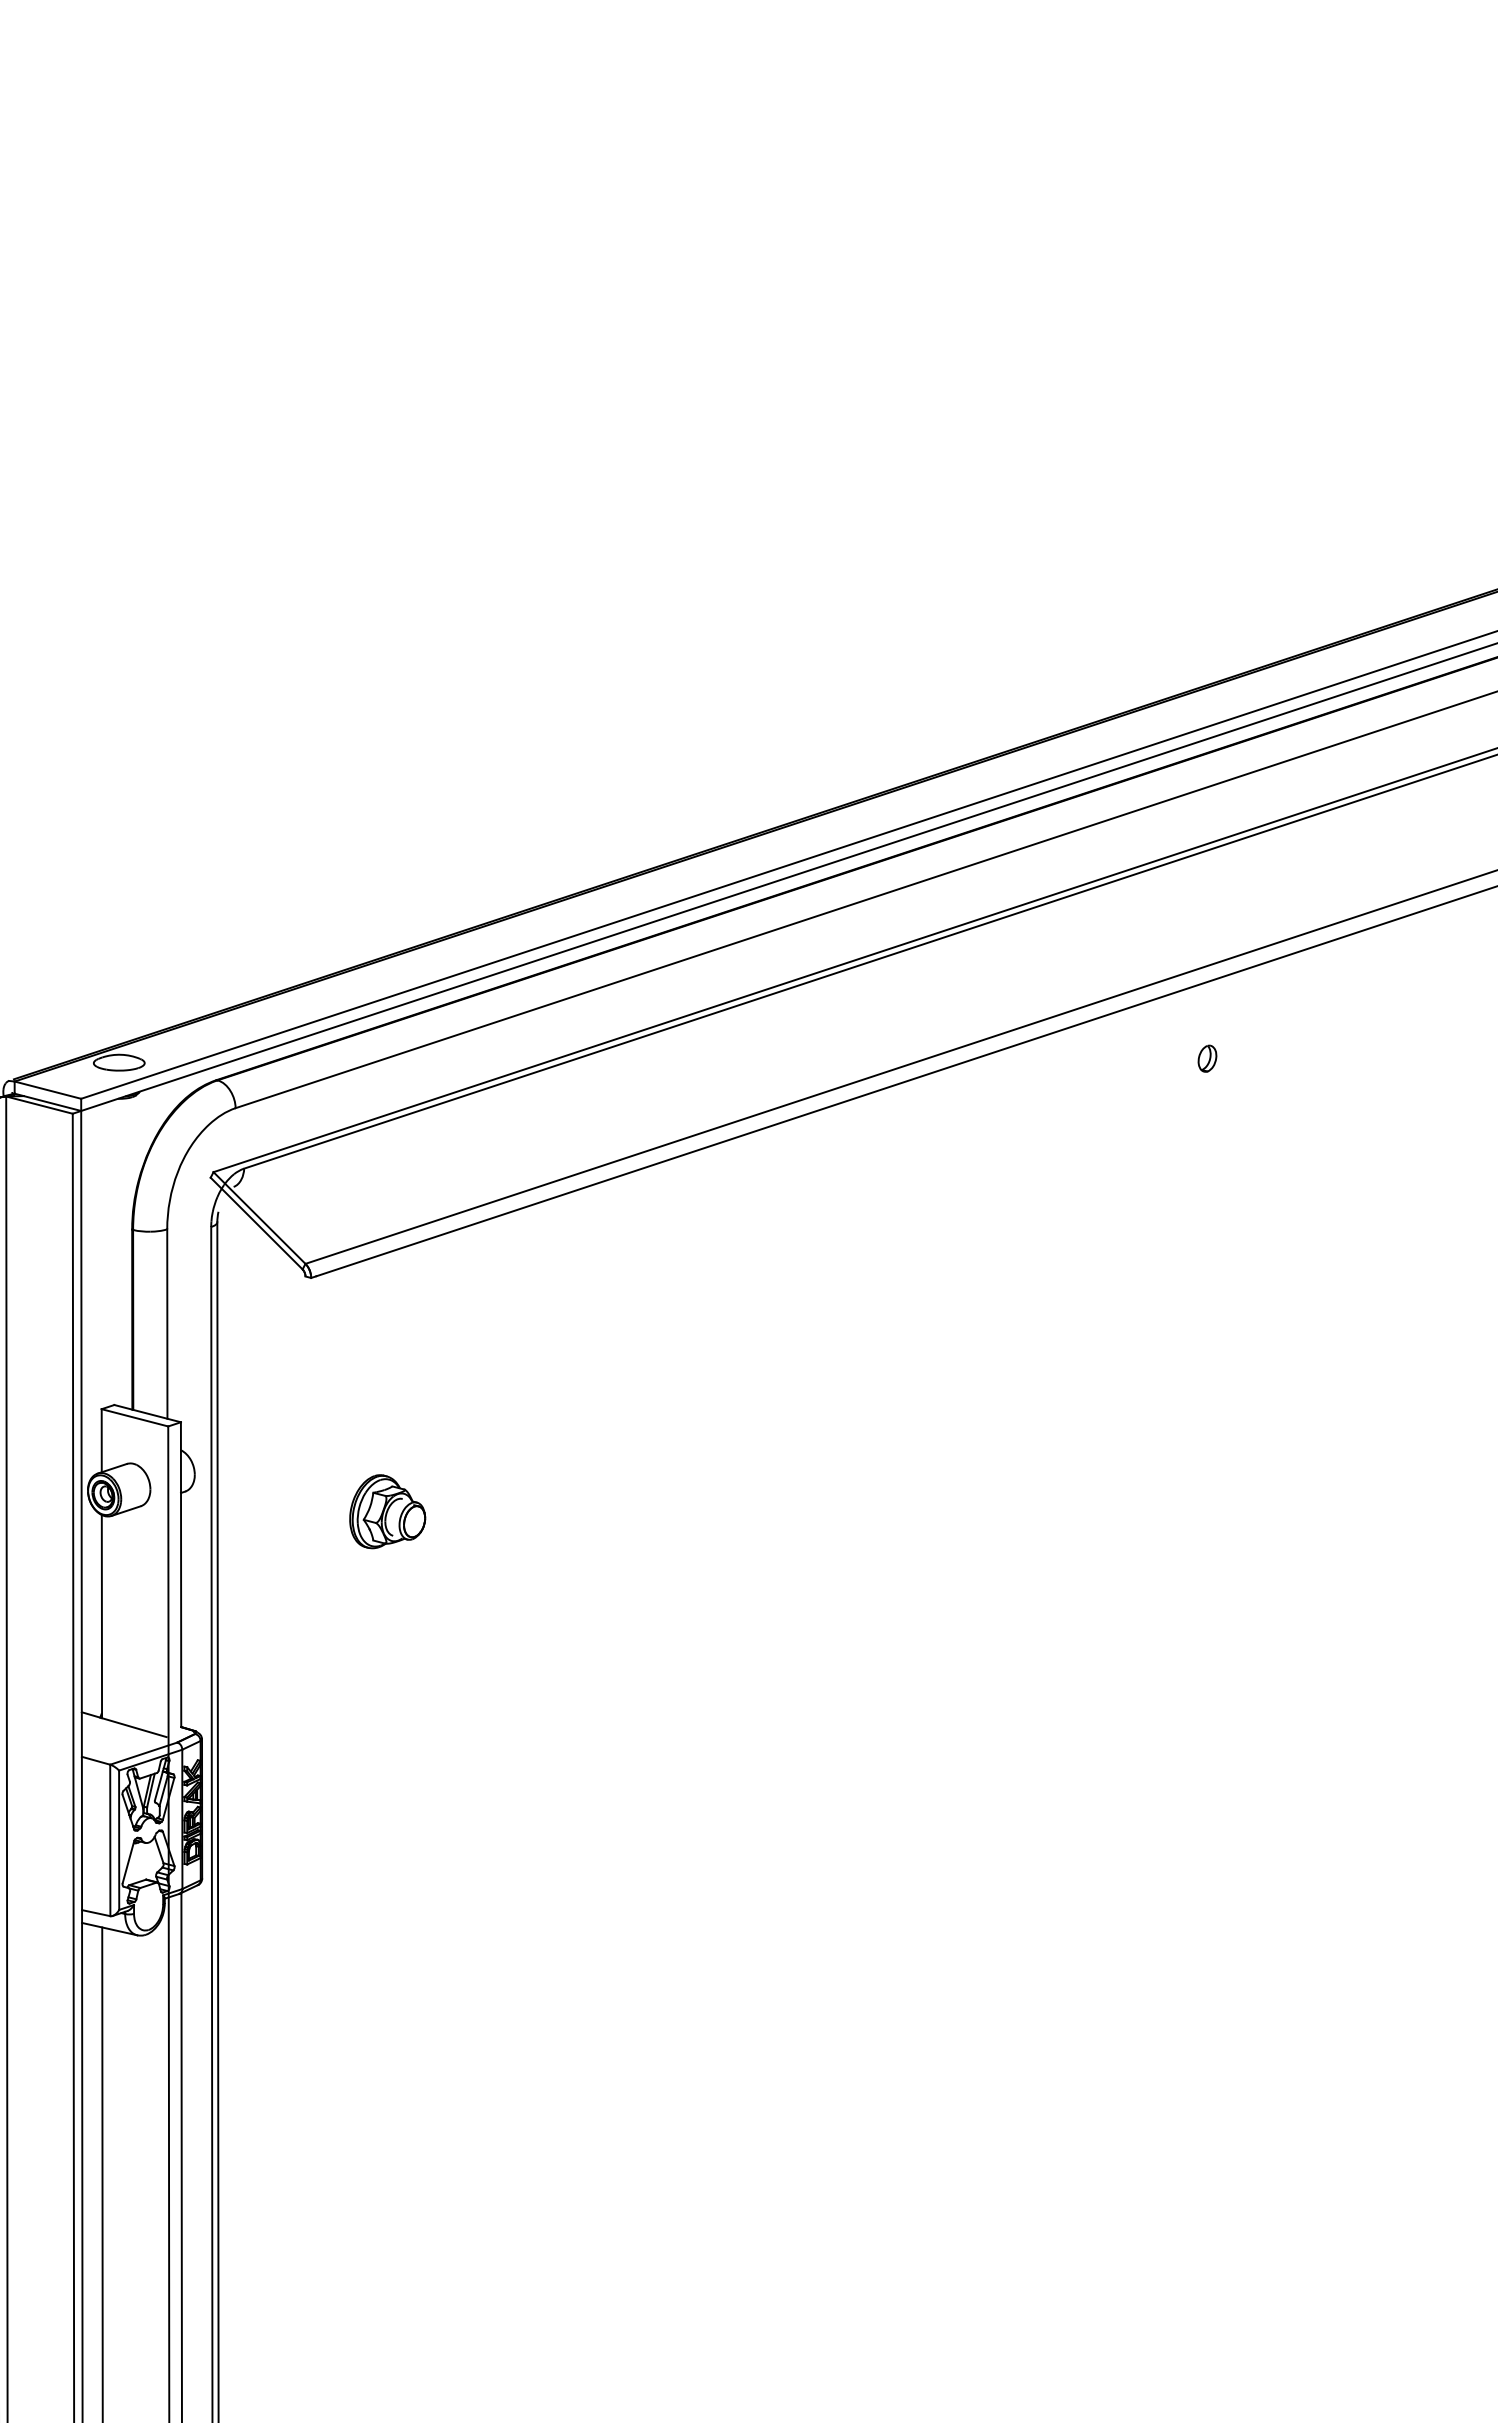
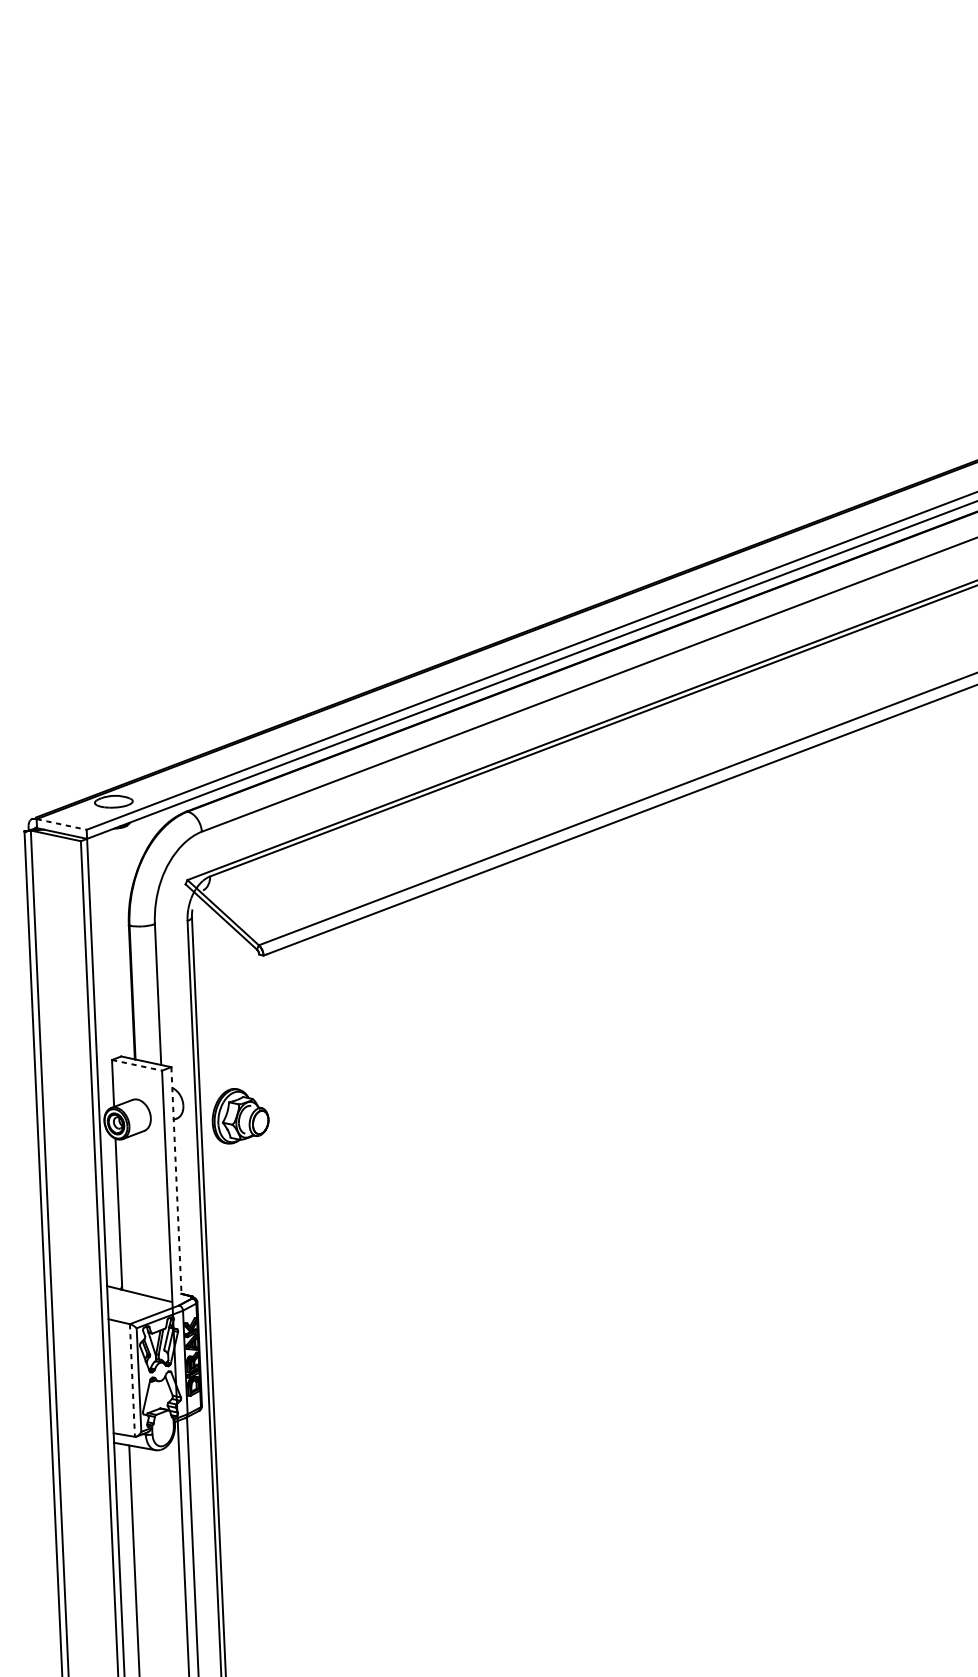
part: (1207, 1058) -> (923, 763), removed
line: (48, 1090) -> (62, 824), solid -> dashed
line: (135, 1417) -> (137, 1065), solid -> dashed
part: (387, 1511) -> (240, 1115), moved
line: (181, 1575) -> (176, 1181), solid -> dashed
line: (110, 1840) -> (132, 1380), solid -> dashed

